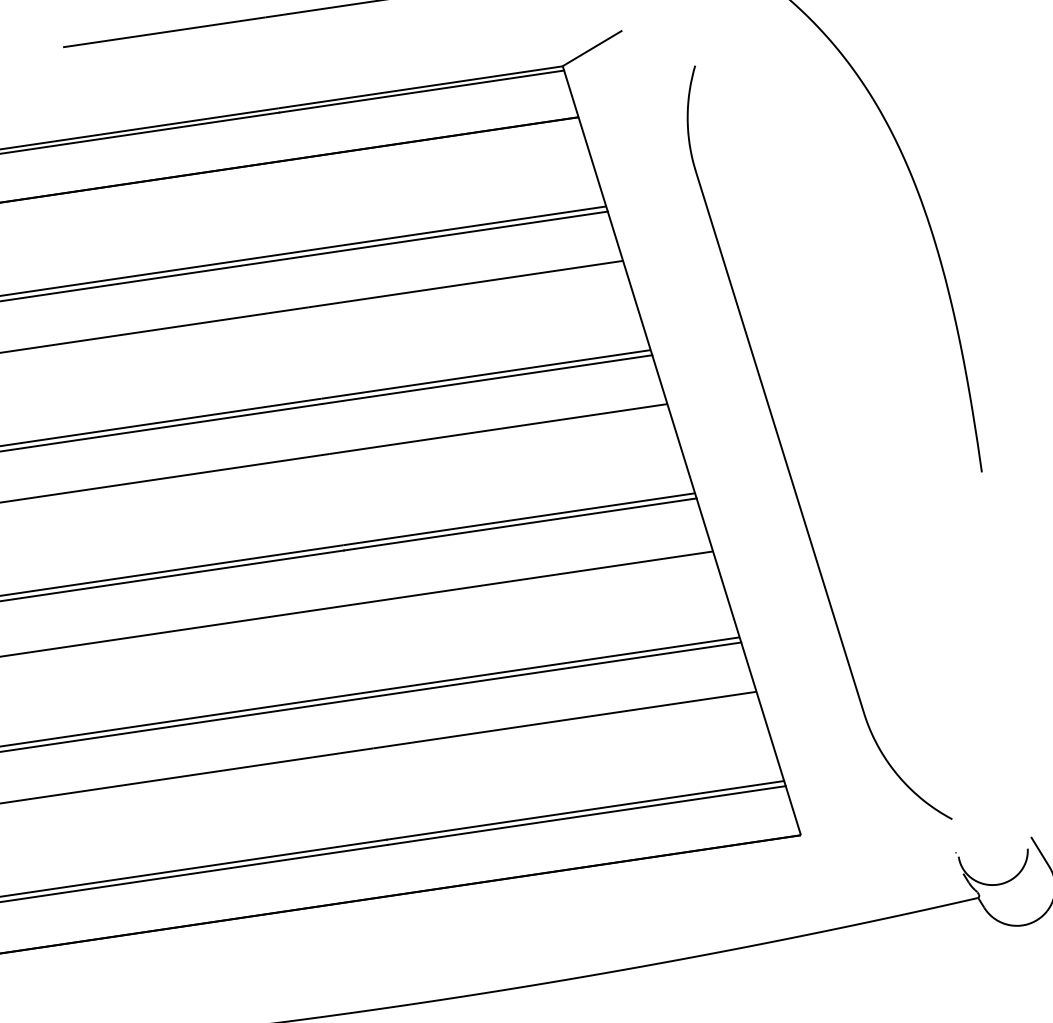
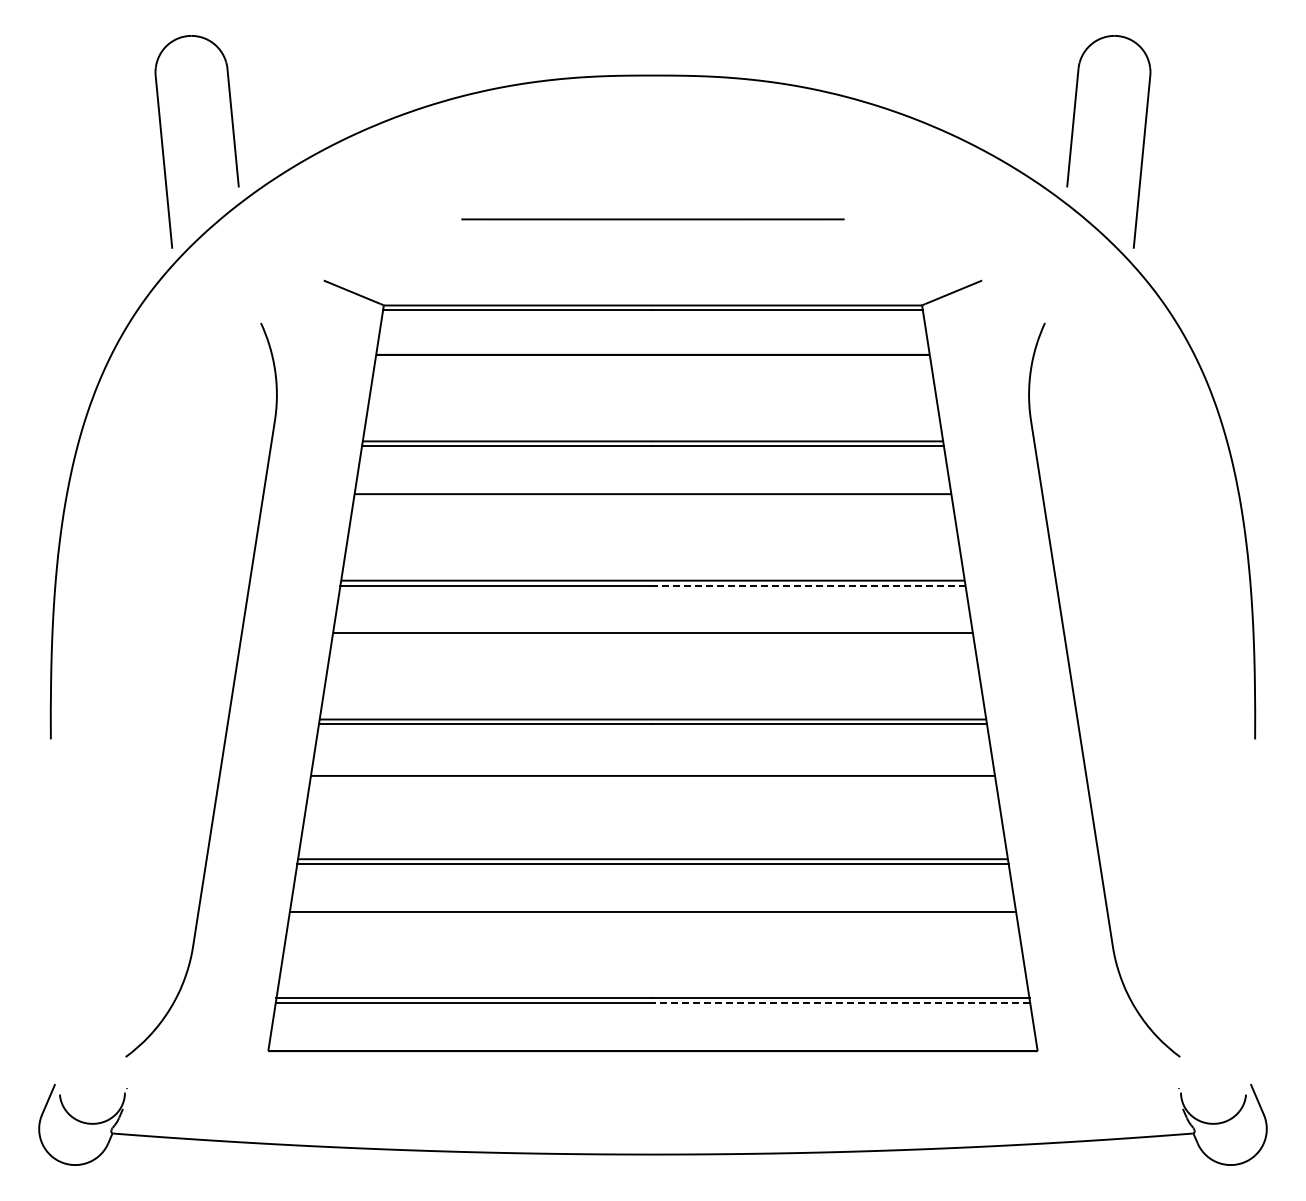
line: (486, 379) -> (808, 585), solid -> dashed
line: (586, 815) -> (841, 1003), solid -> dashed

